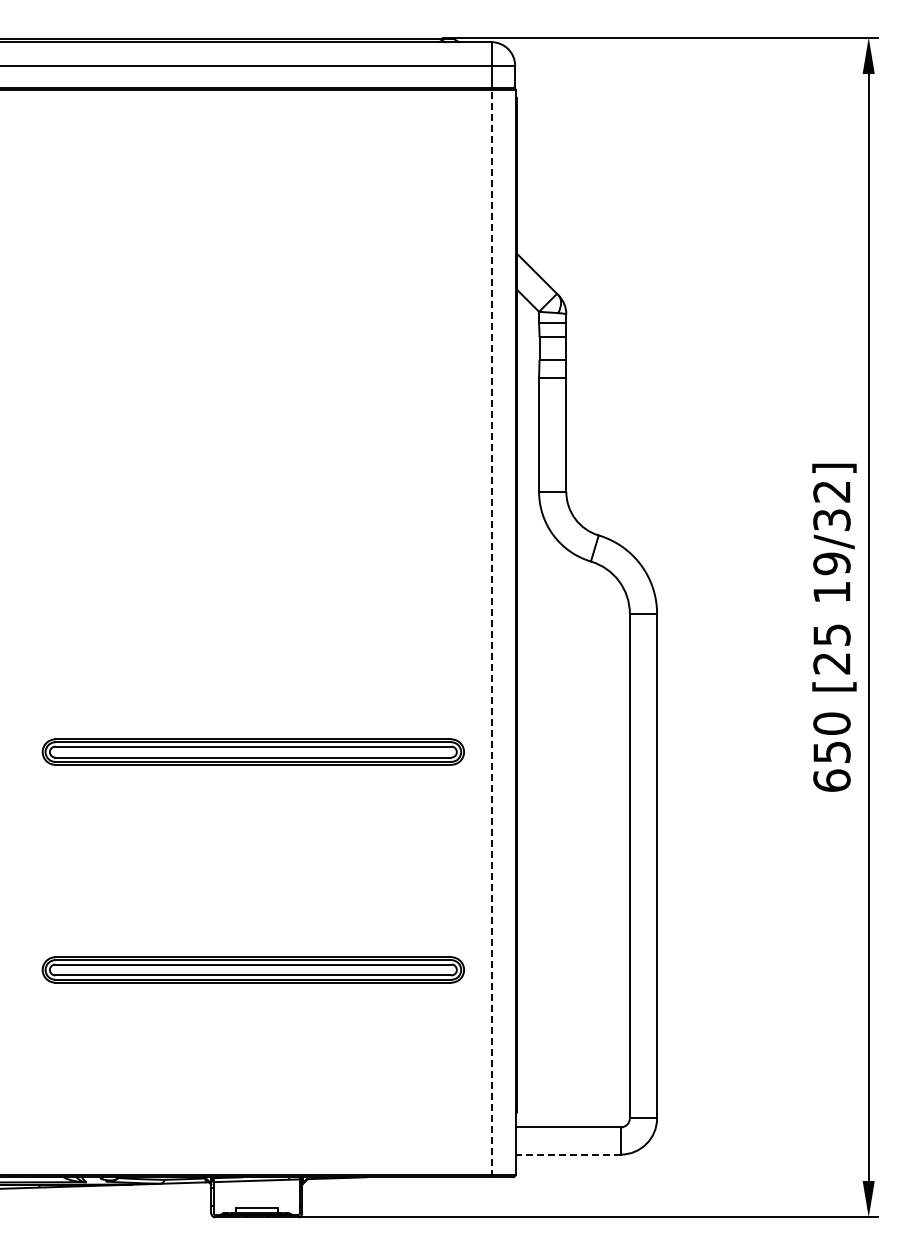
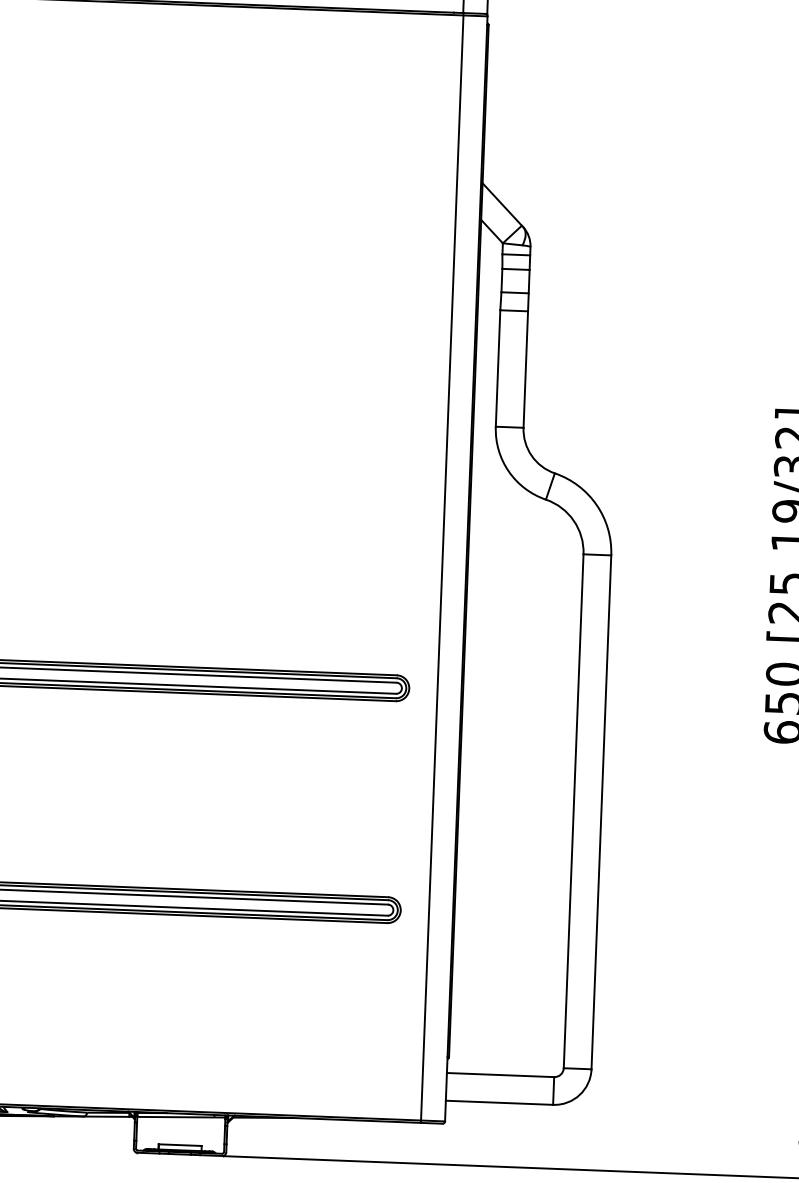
line: (491, 632) -> (441, 568), dashed -> solid
line: (568, 1154) -> (499, 1102), dashed -> solid

